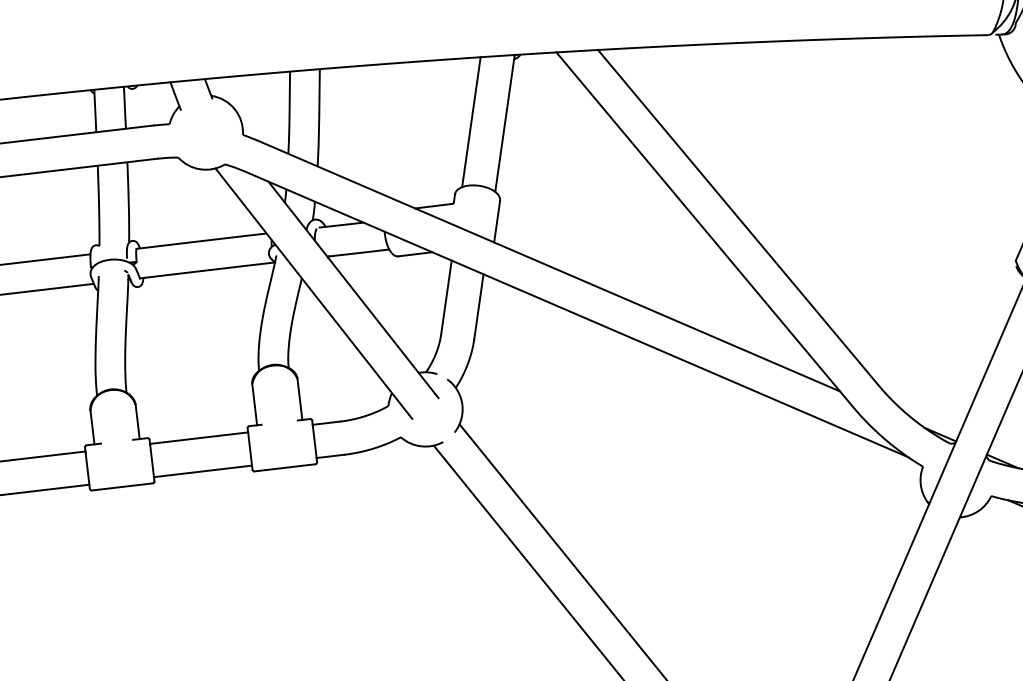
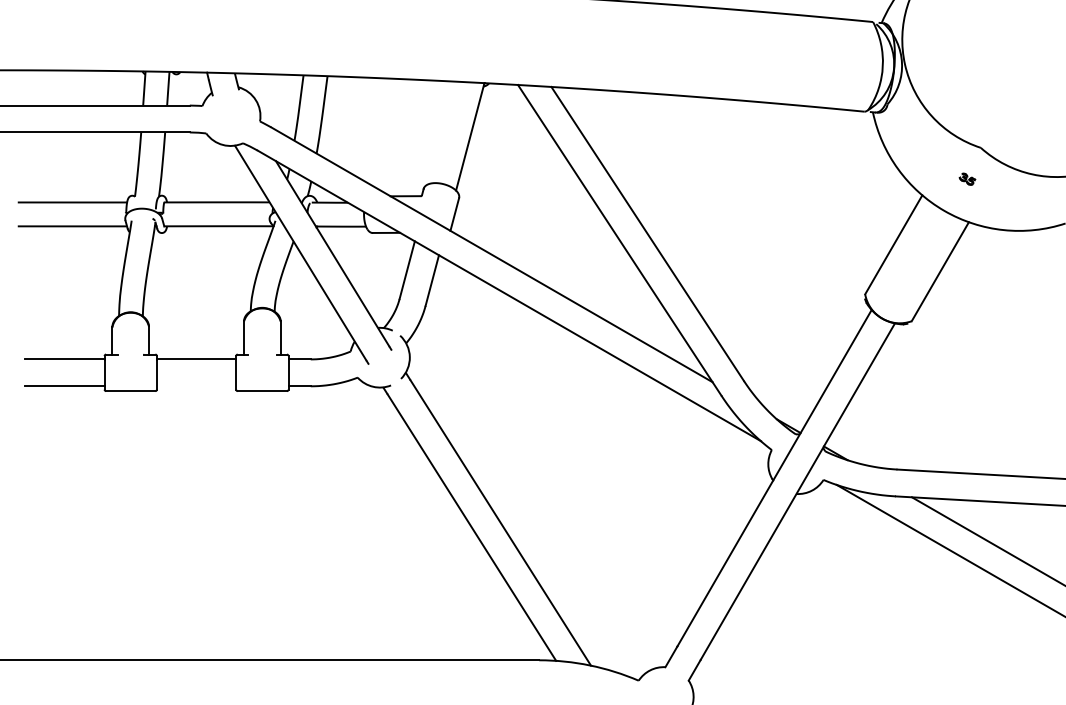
line: (471, 121) -> (443, 132), removed
line: (202, 471) -> (196, 386), removed

